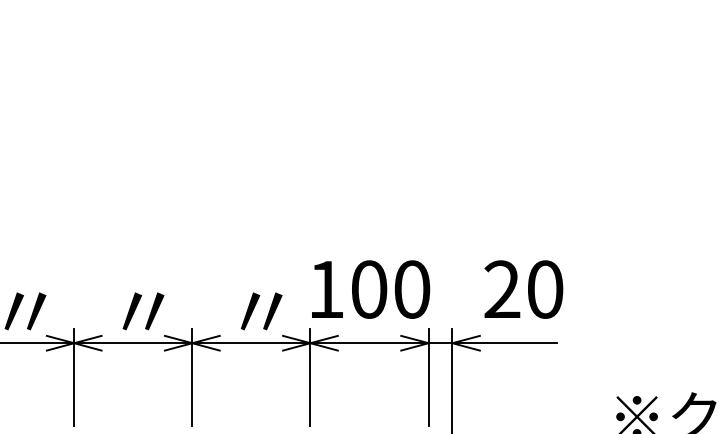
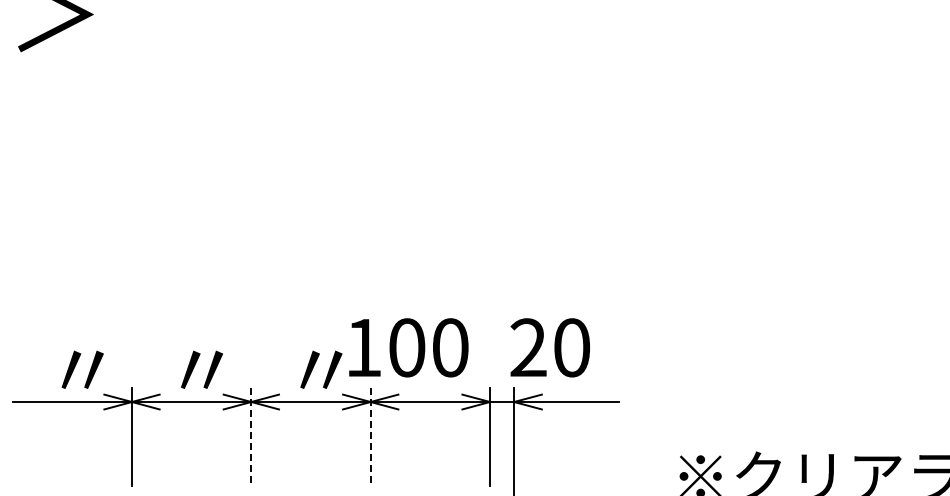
text: (370, 289) -> (408, 347), moved
text: (523, 289) -> (549, 347), moved
line: (192, 378) -> (251, 437), solid -> dashed
line: (310, 378) -> (370, 437), solid -> dashed

